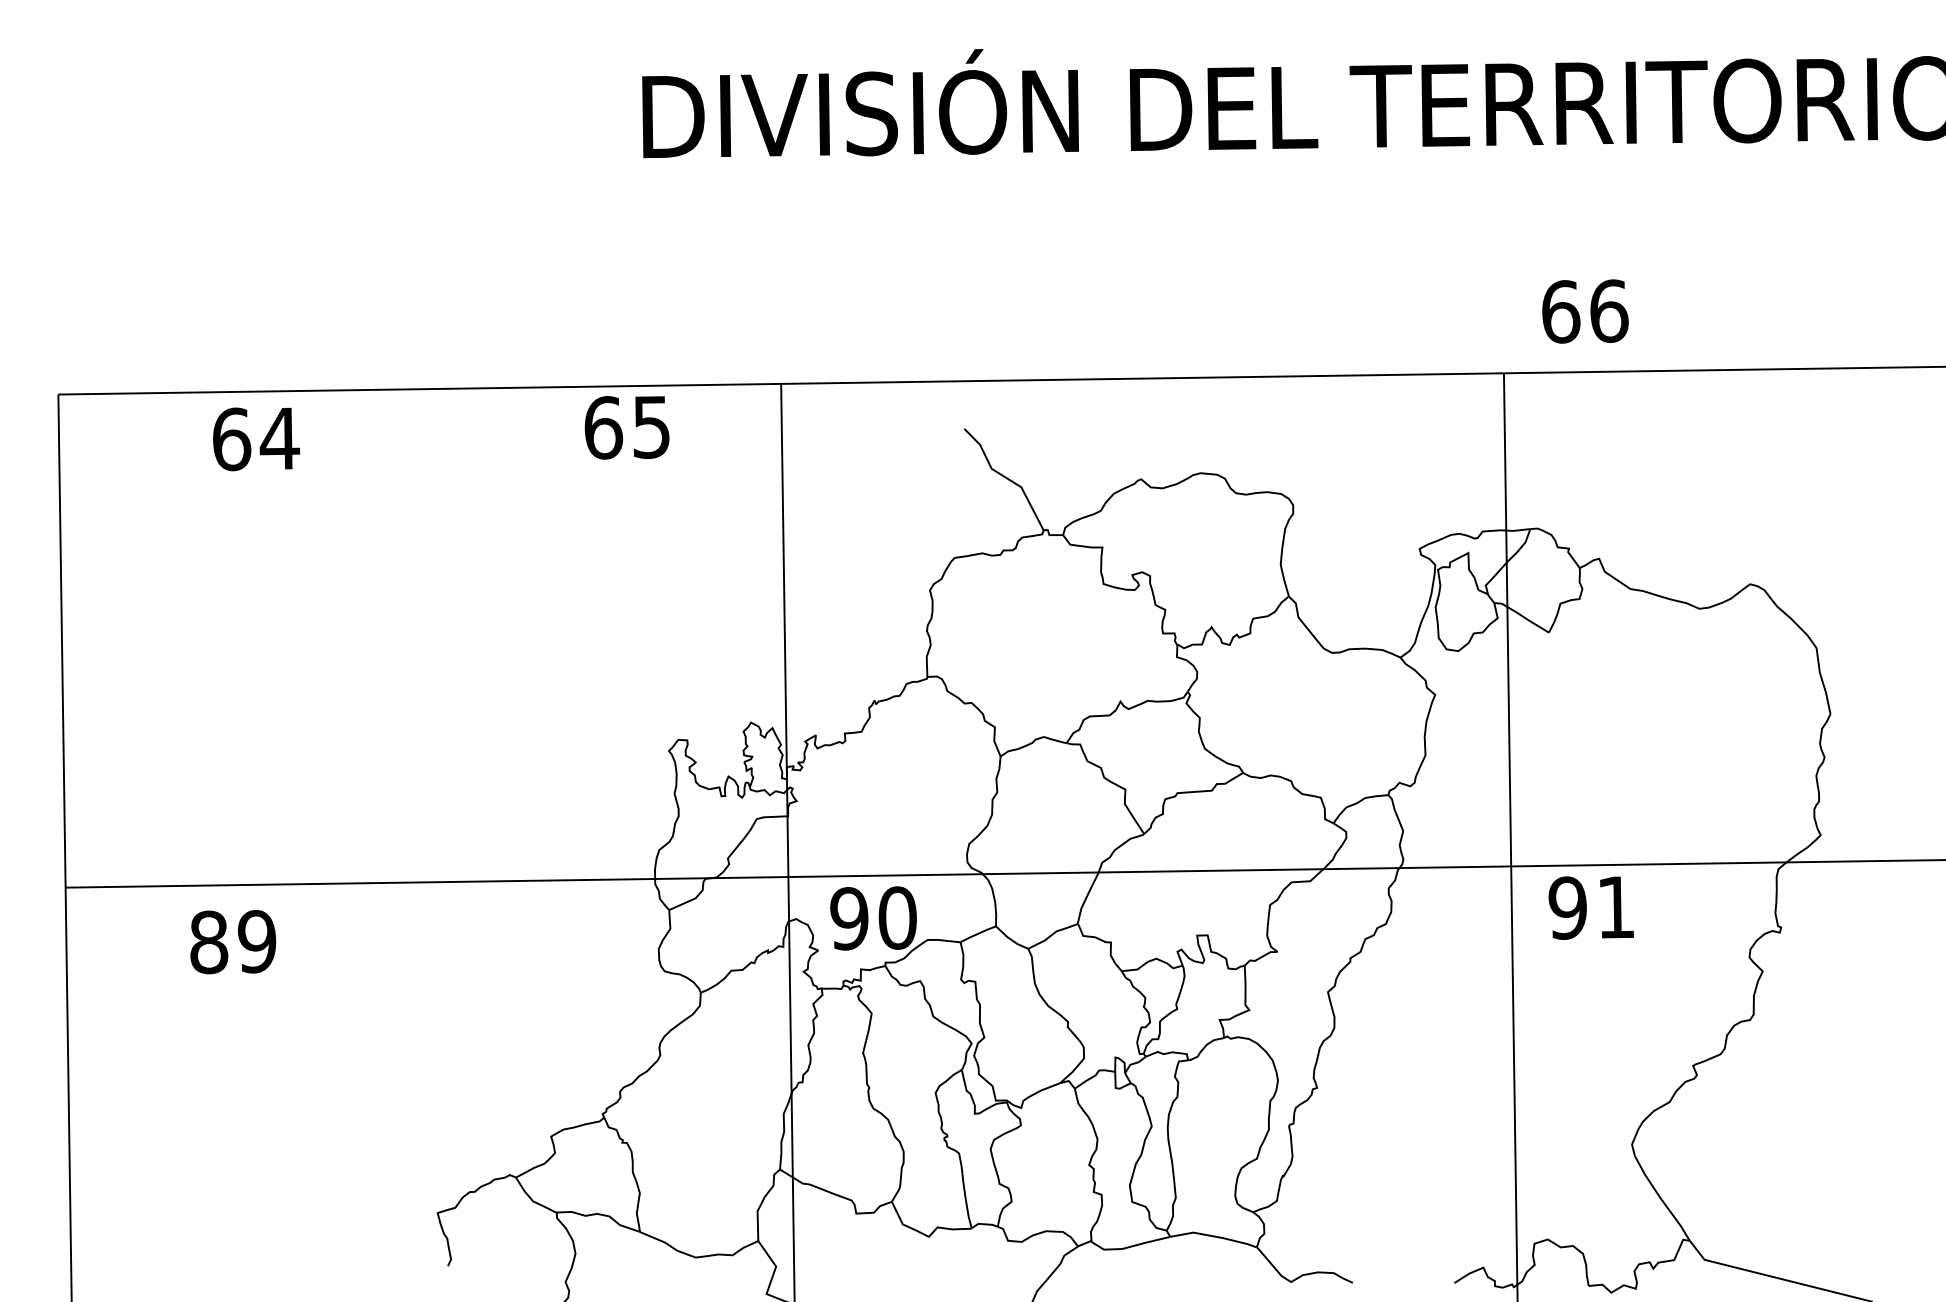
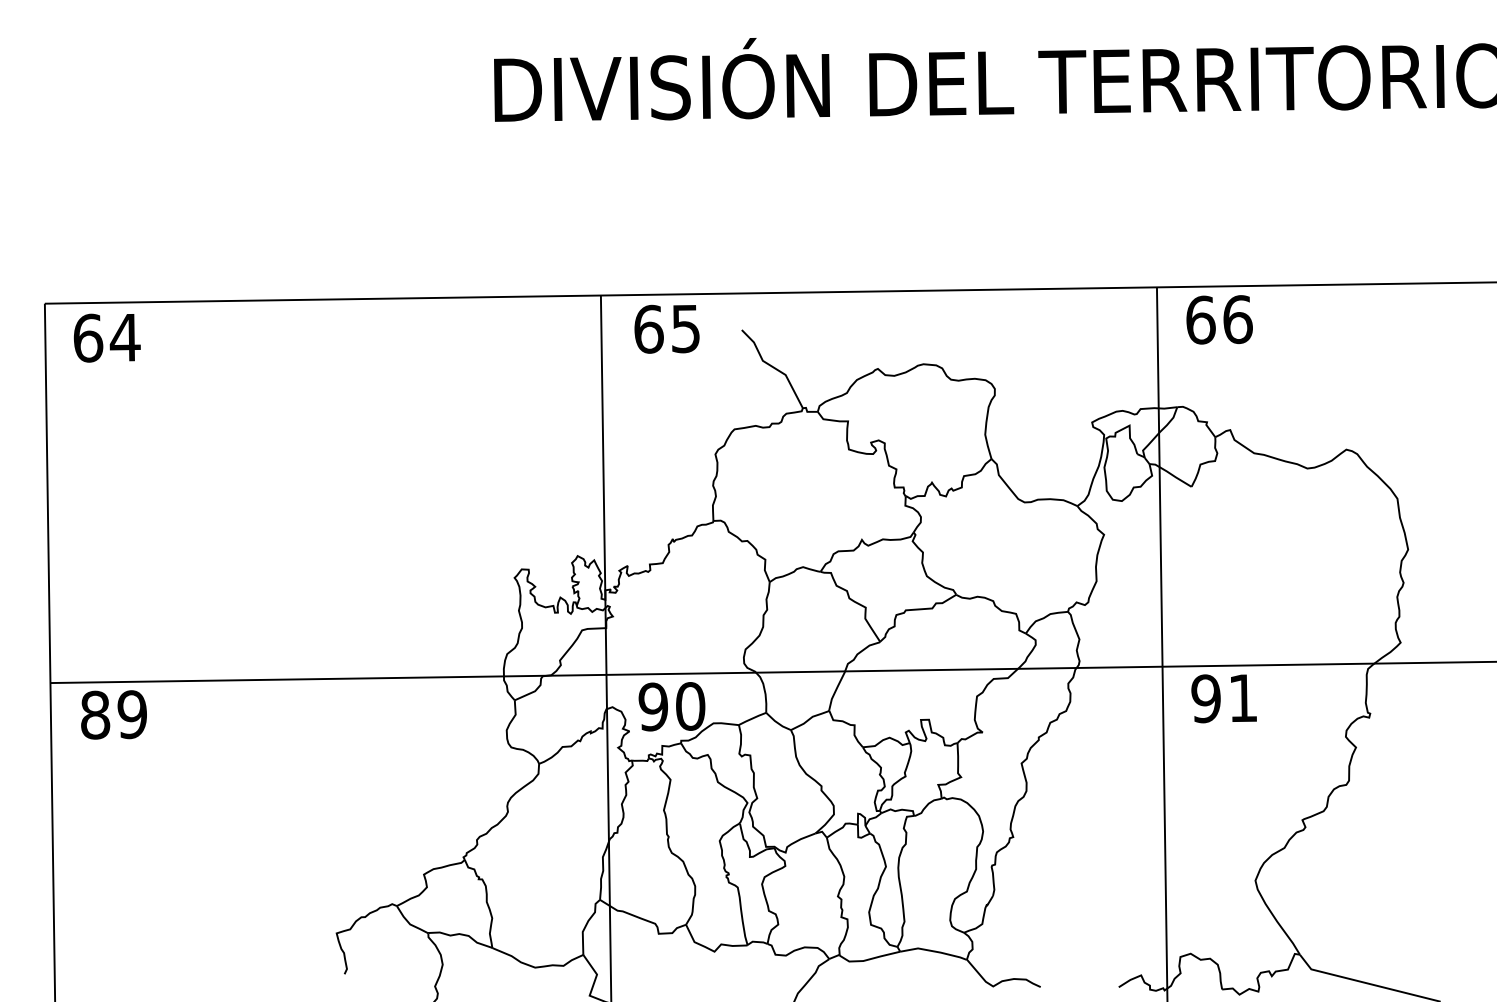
text: (1585, 311) -> (1219, 319), moved
text: (626, 427) -> (666, 329), moved
text: (256, 439) -> (107, 338), moved
text: (233, 942) -> (114, 715), moved

